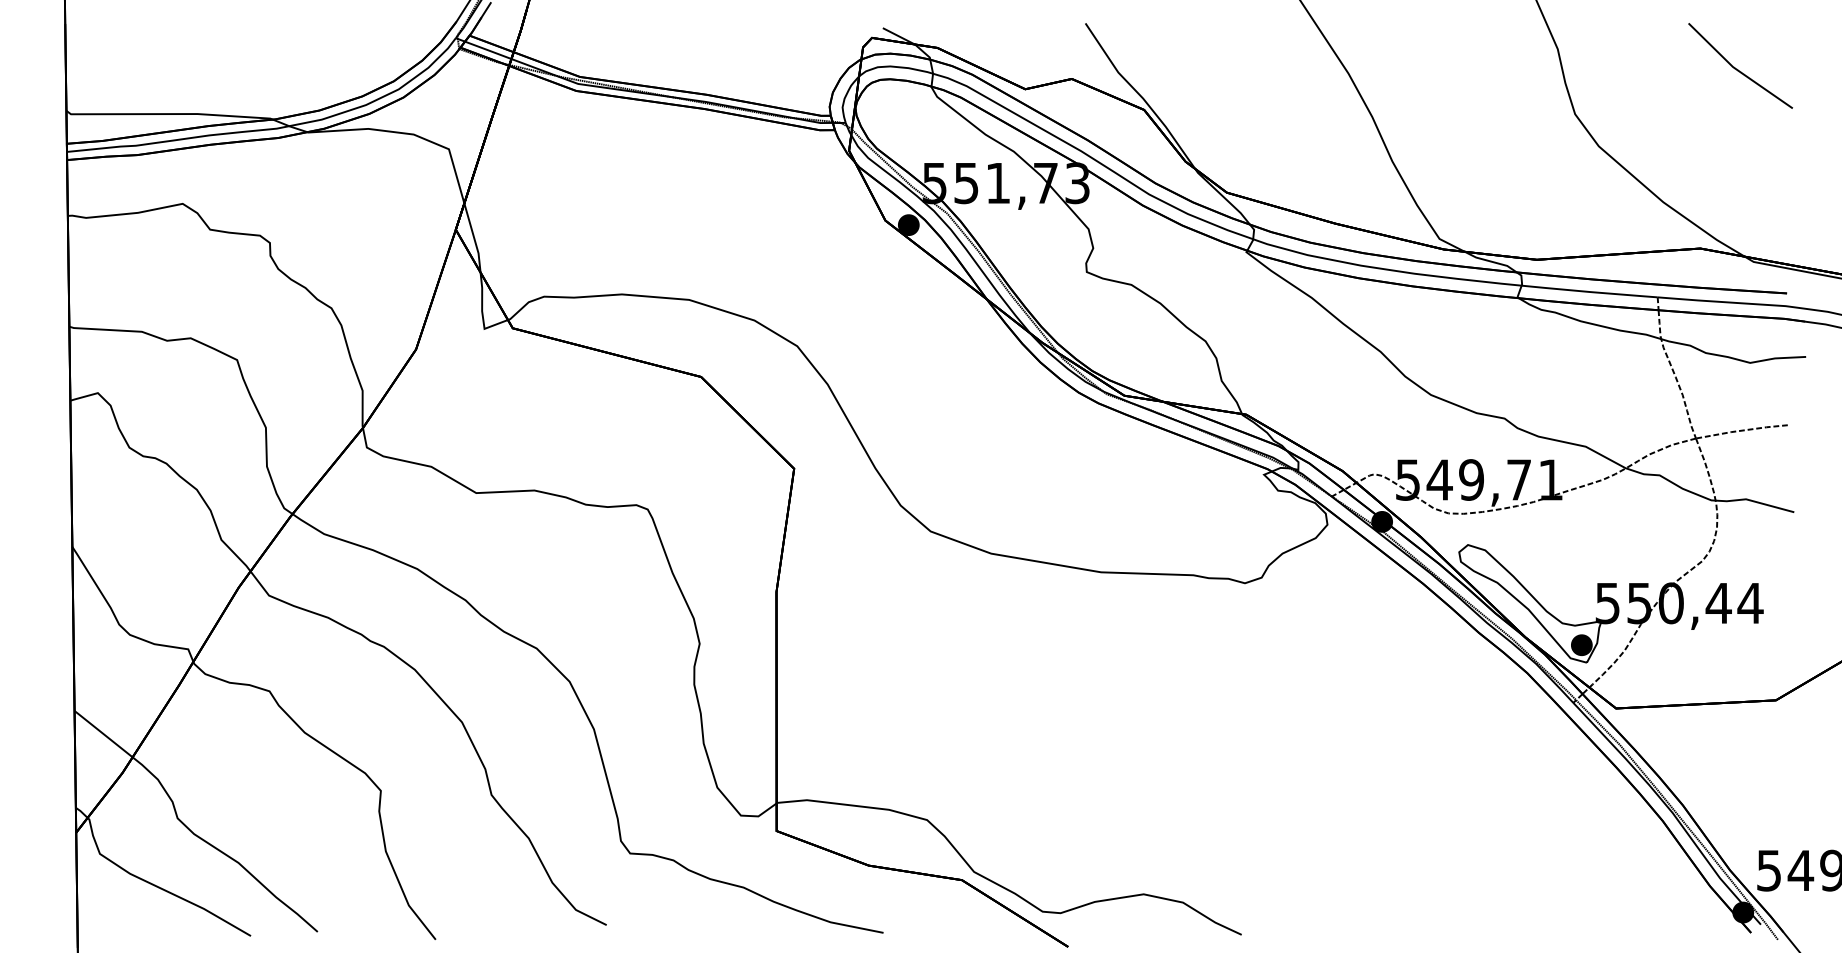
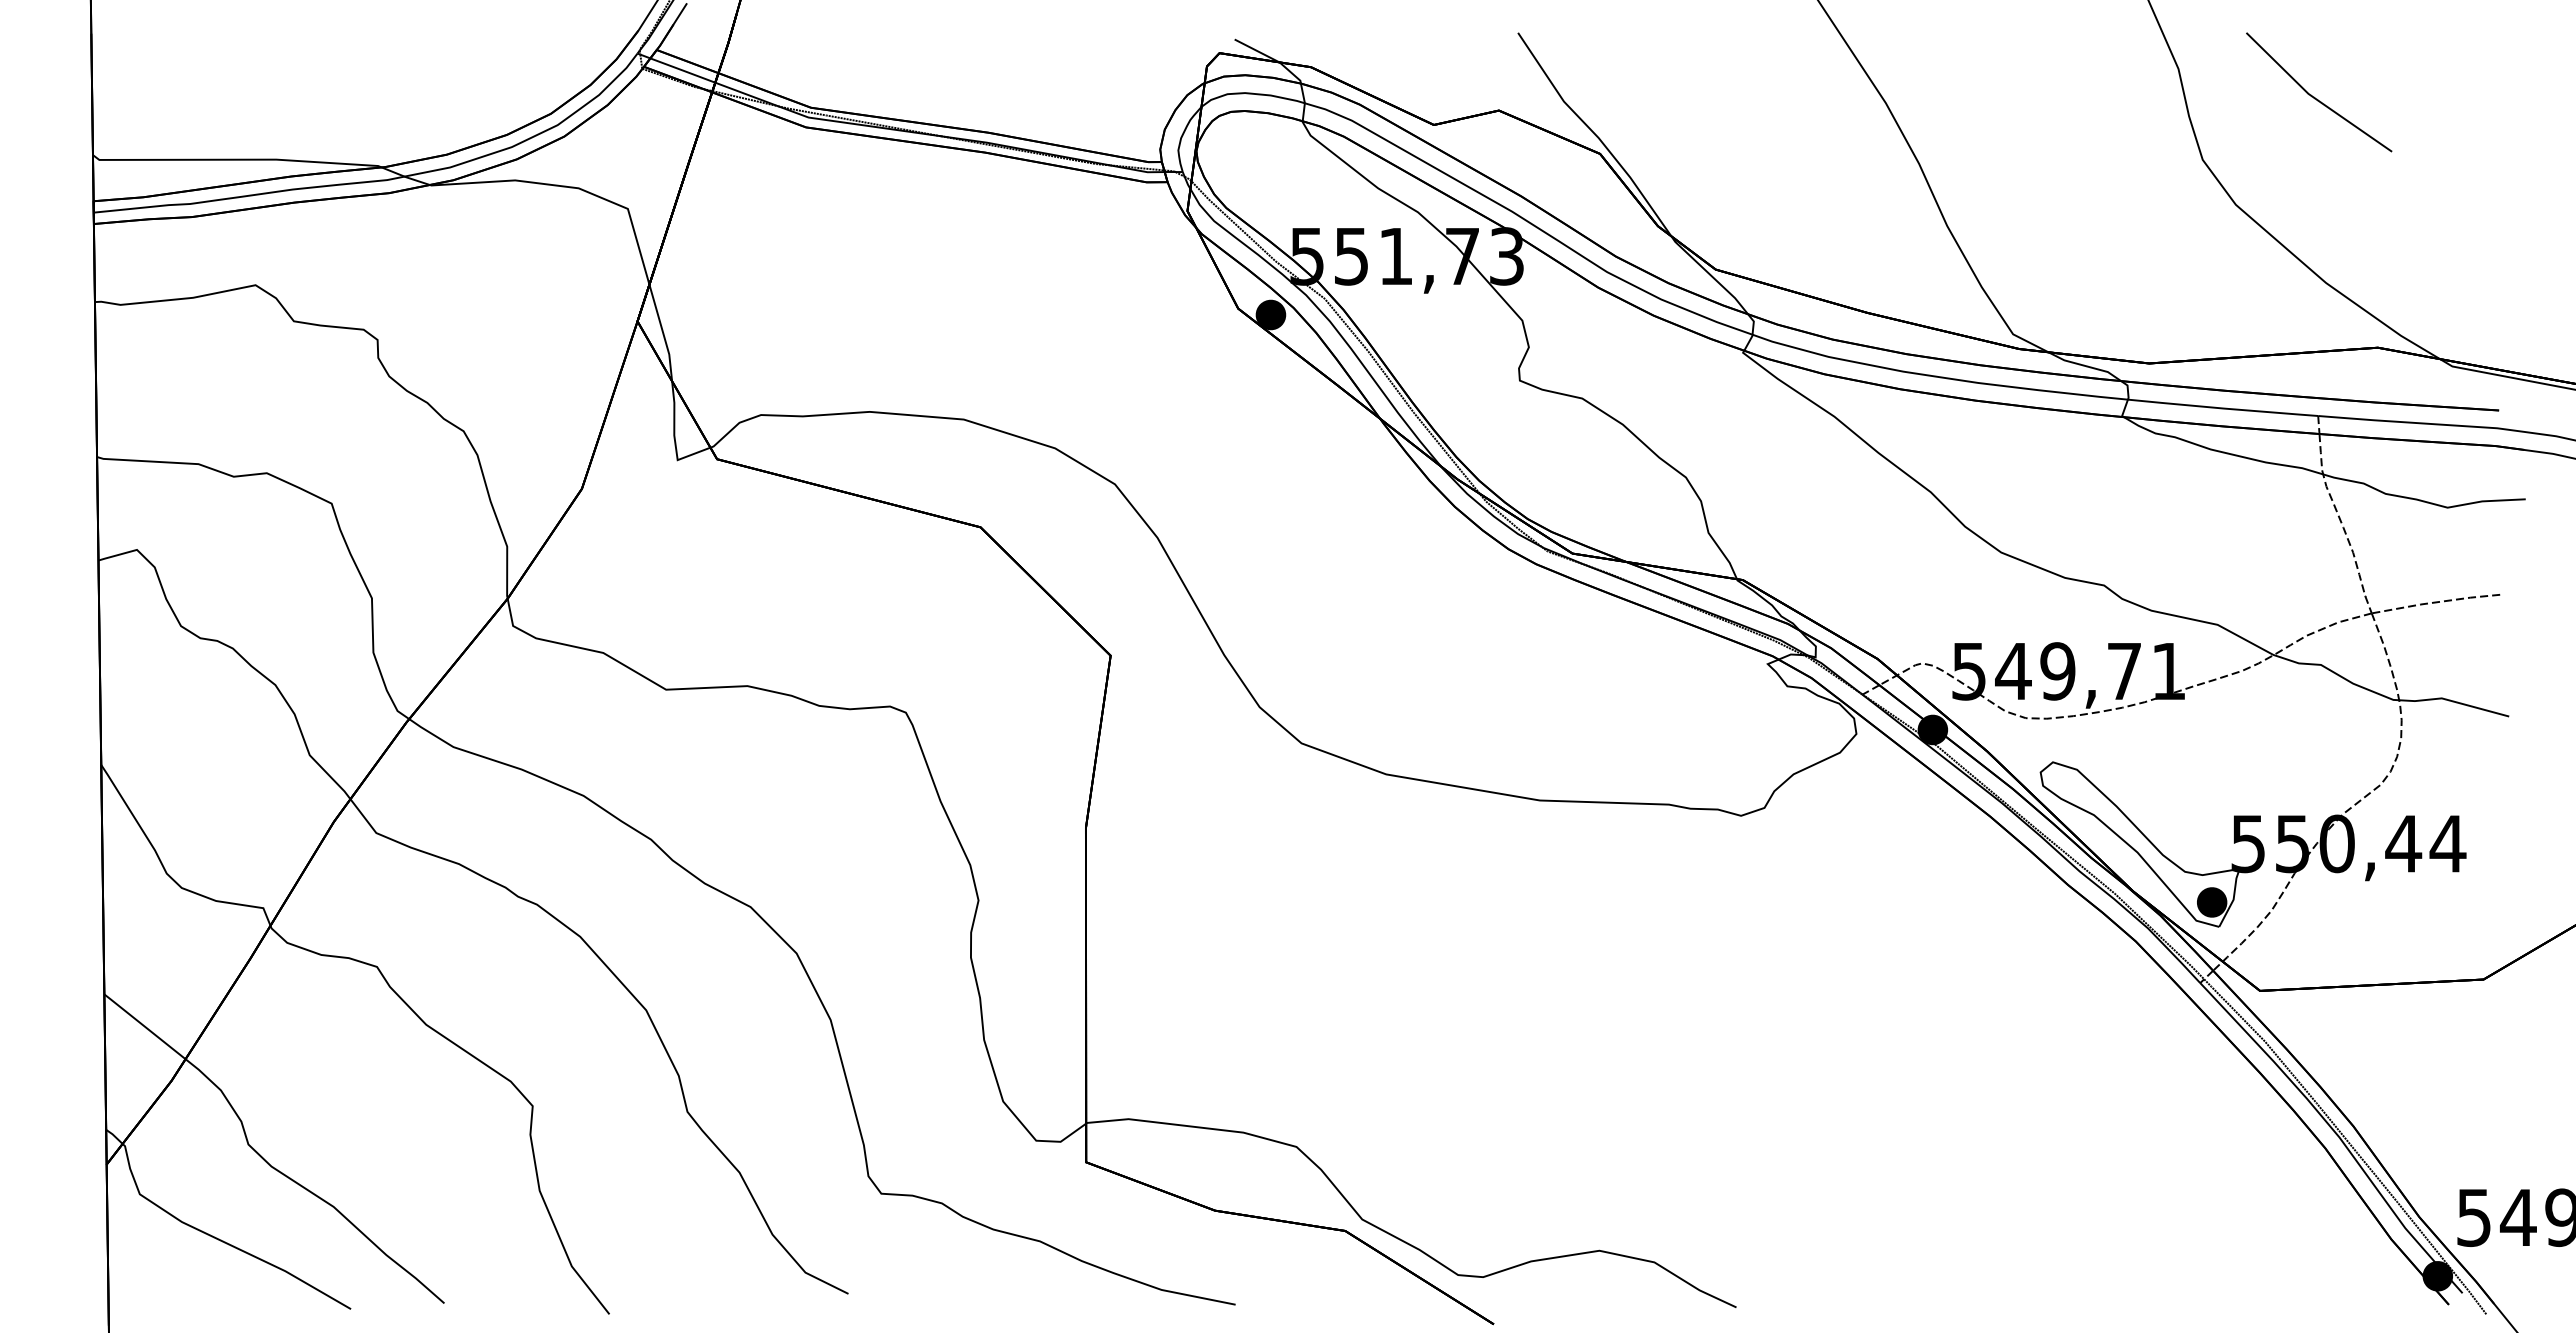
line: (1737, 68) -> (2314, 96), moved

